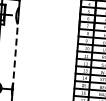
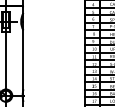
line: (15, 52) -> (23, 58), dashed -> solid

